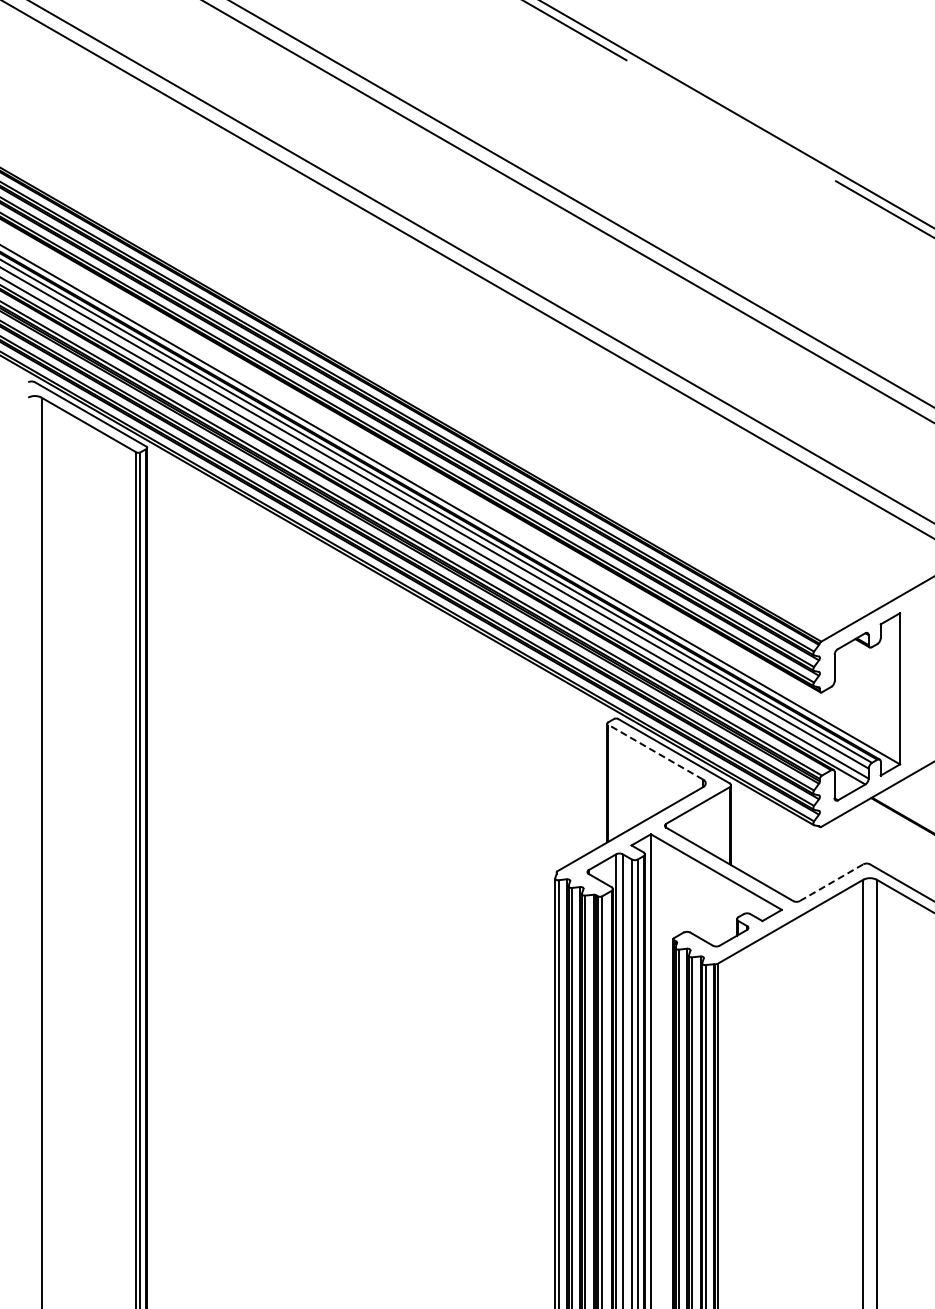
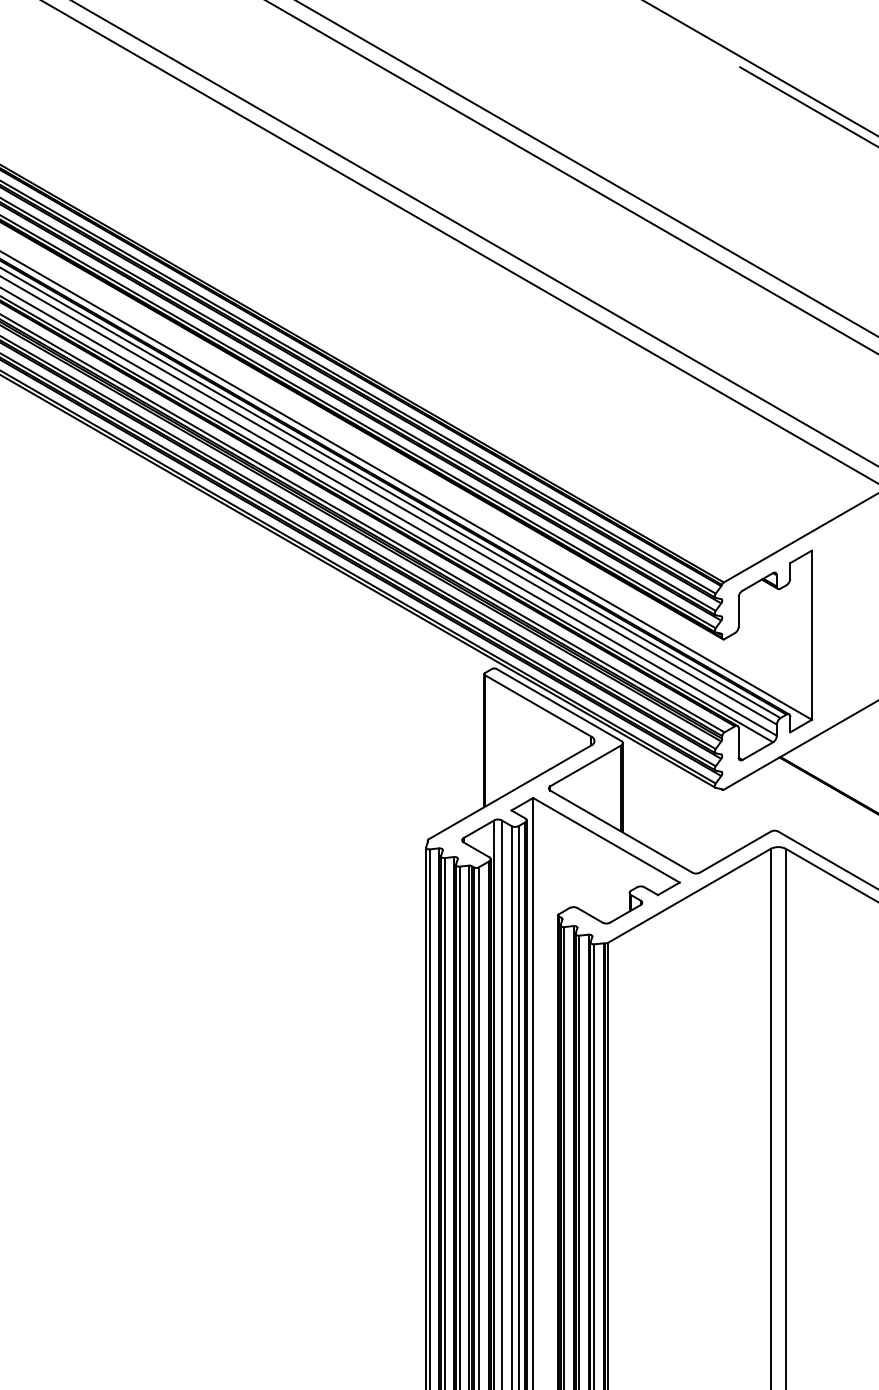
line: (655, 752) -> (538, 706), dashed -> solid
line: (831, 882) -> (735, 851), dashed -> solid

